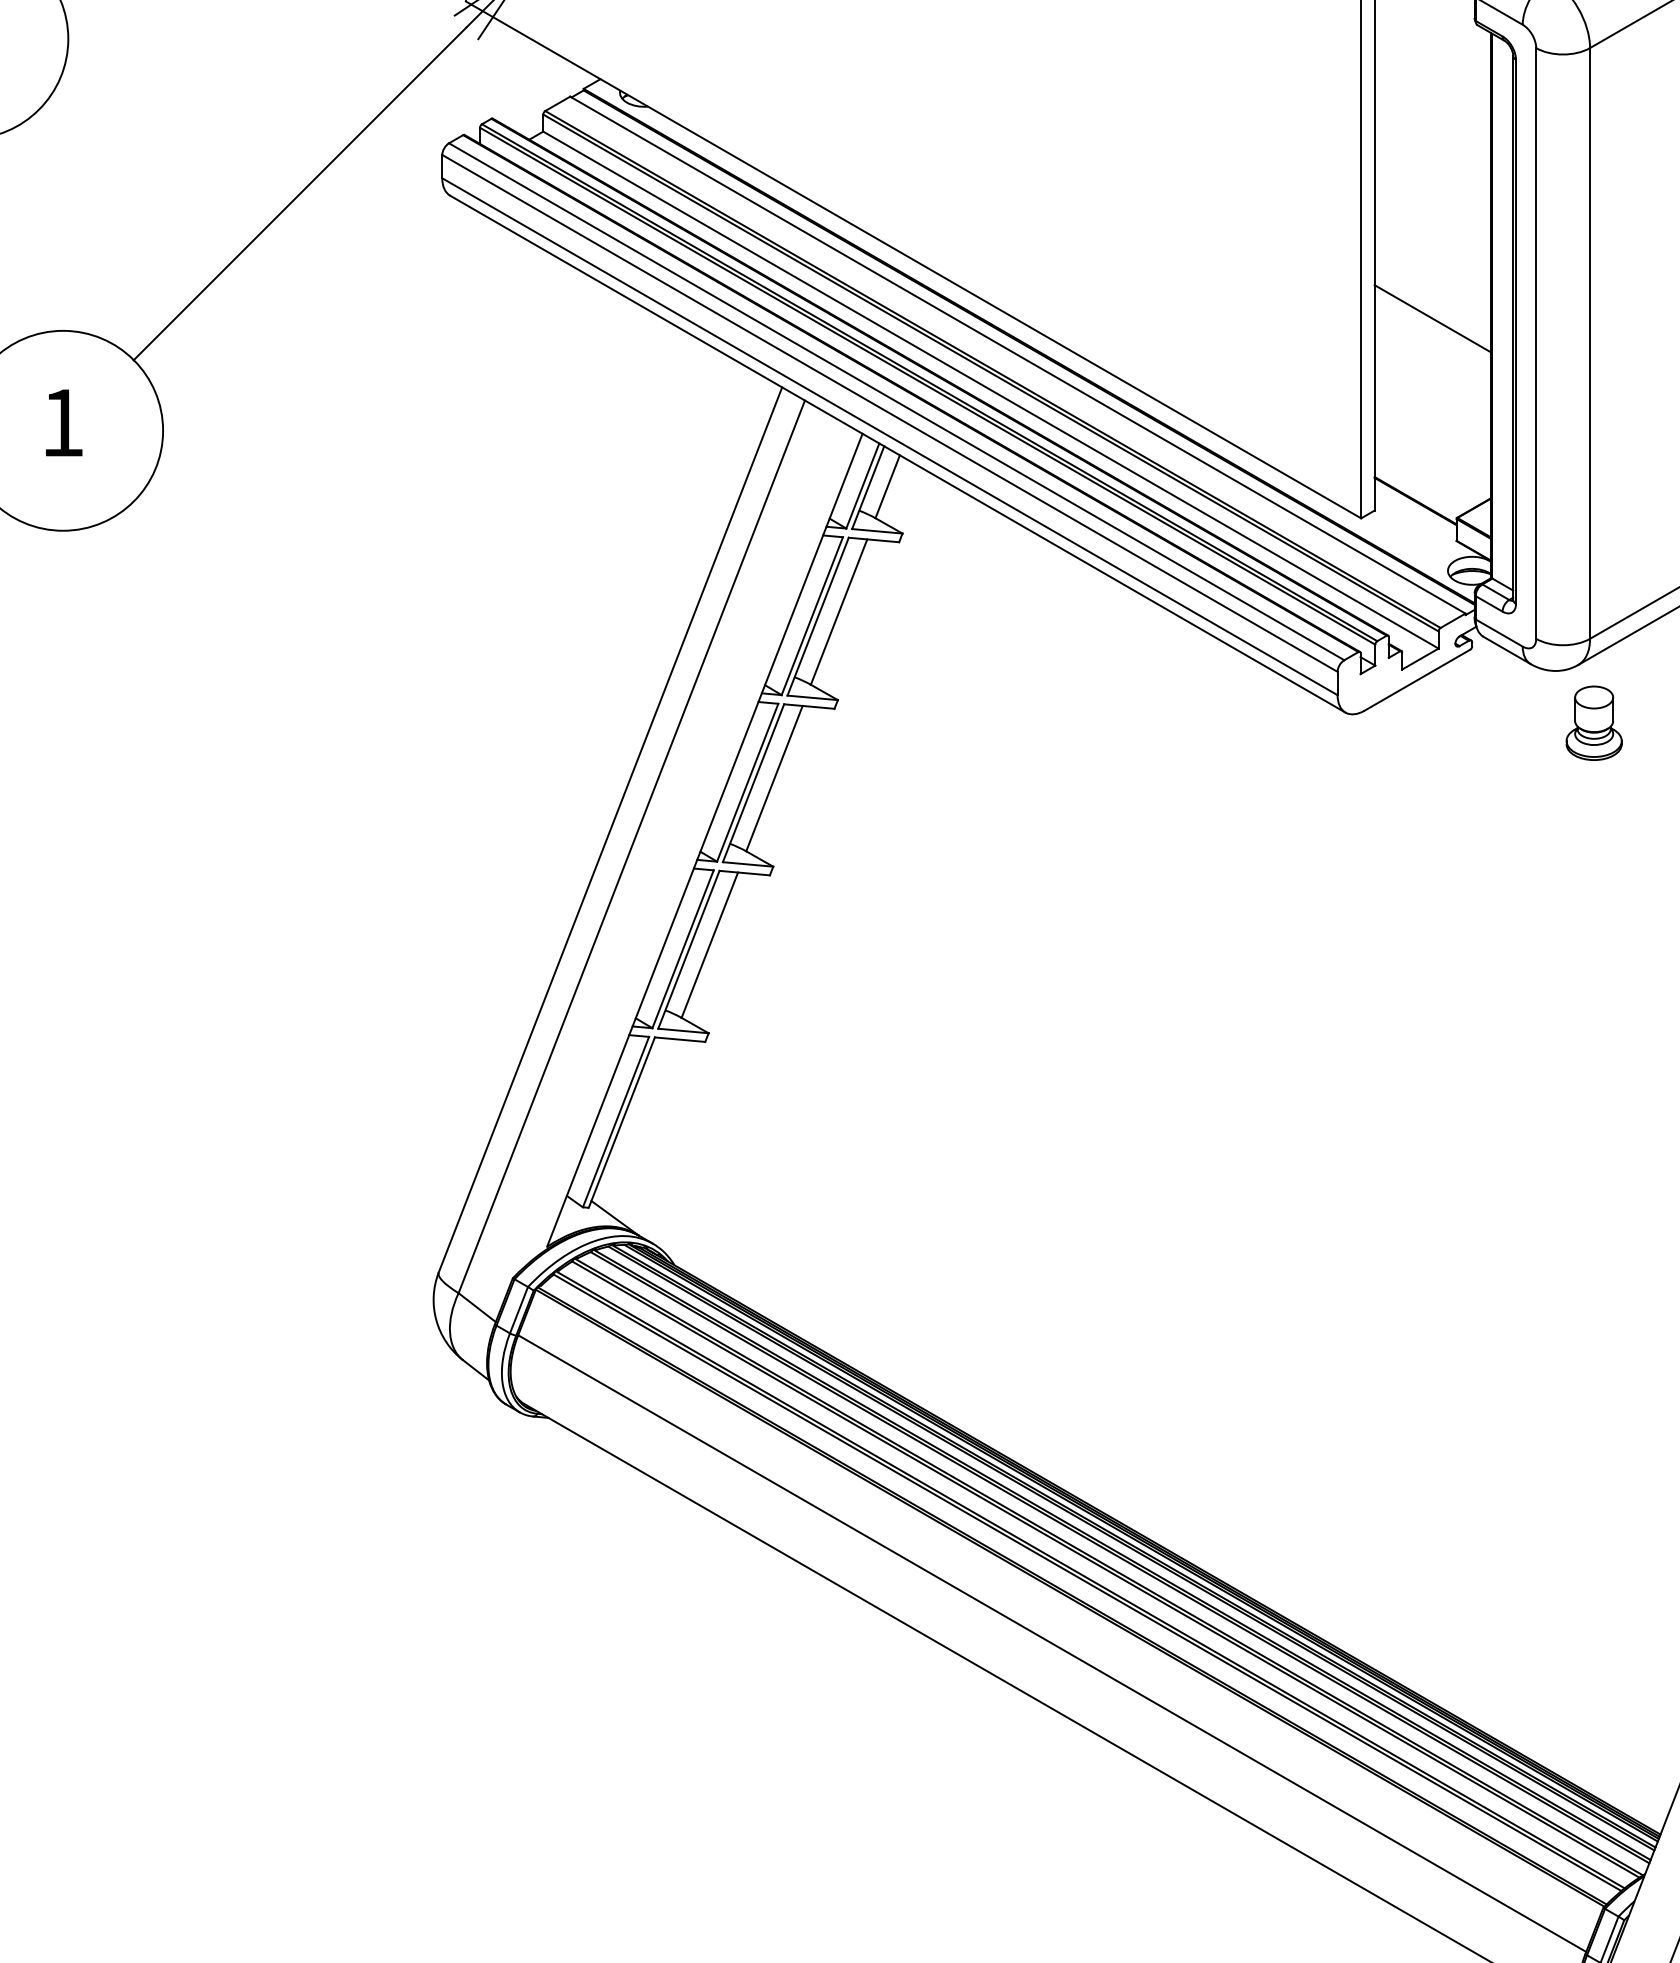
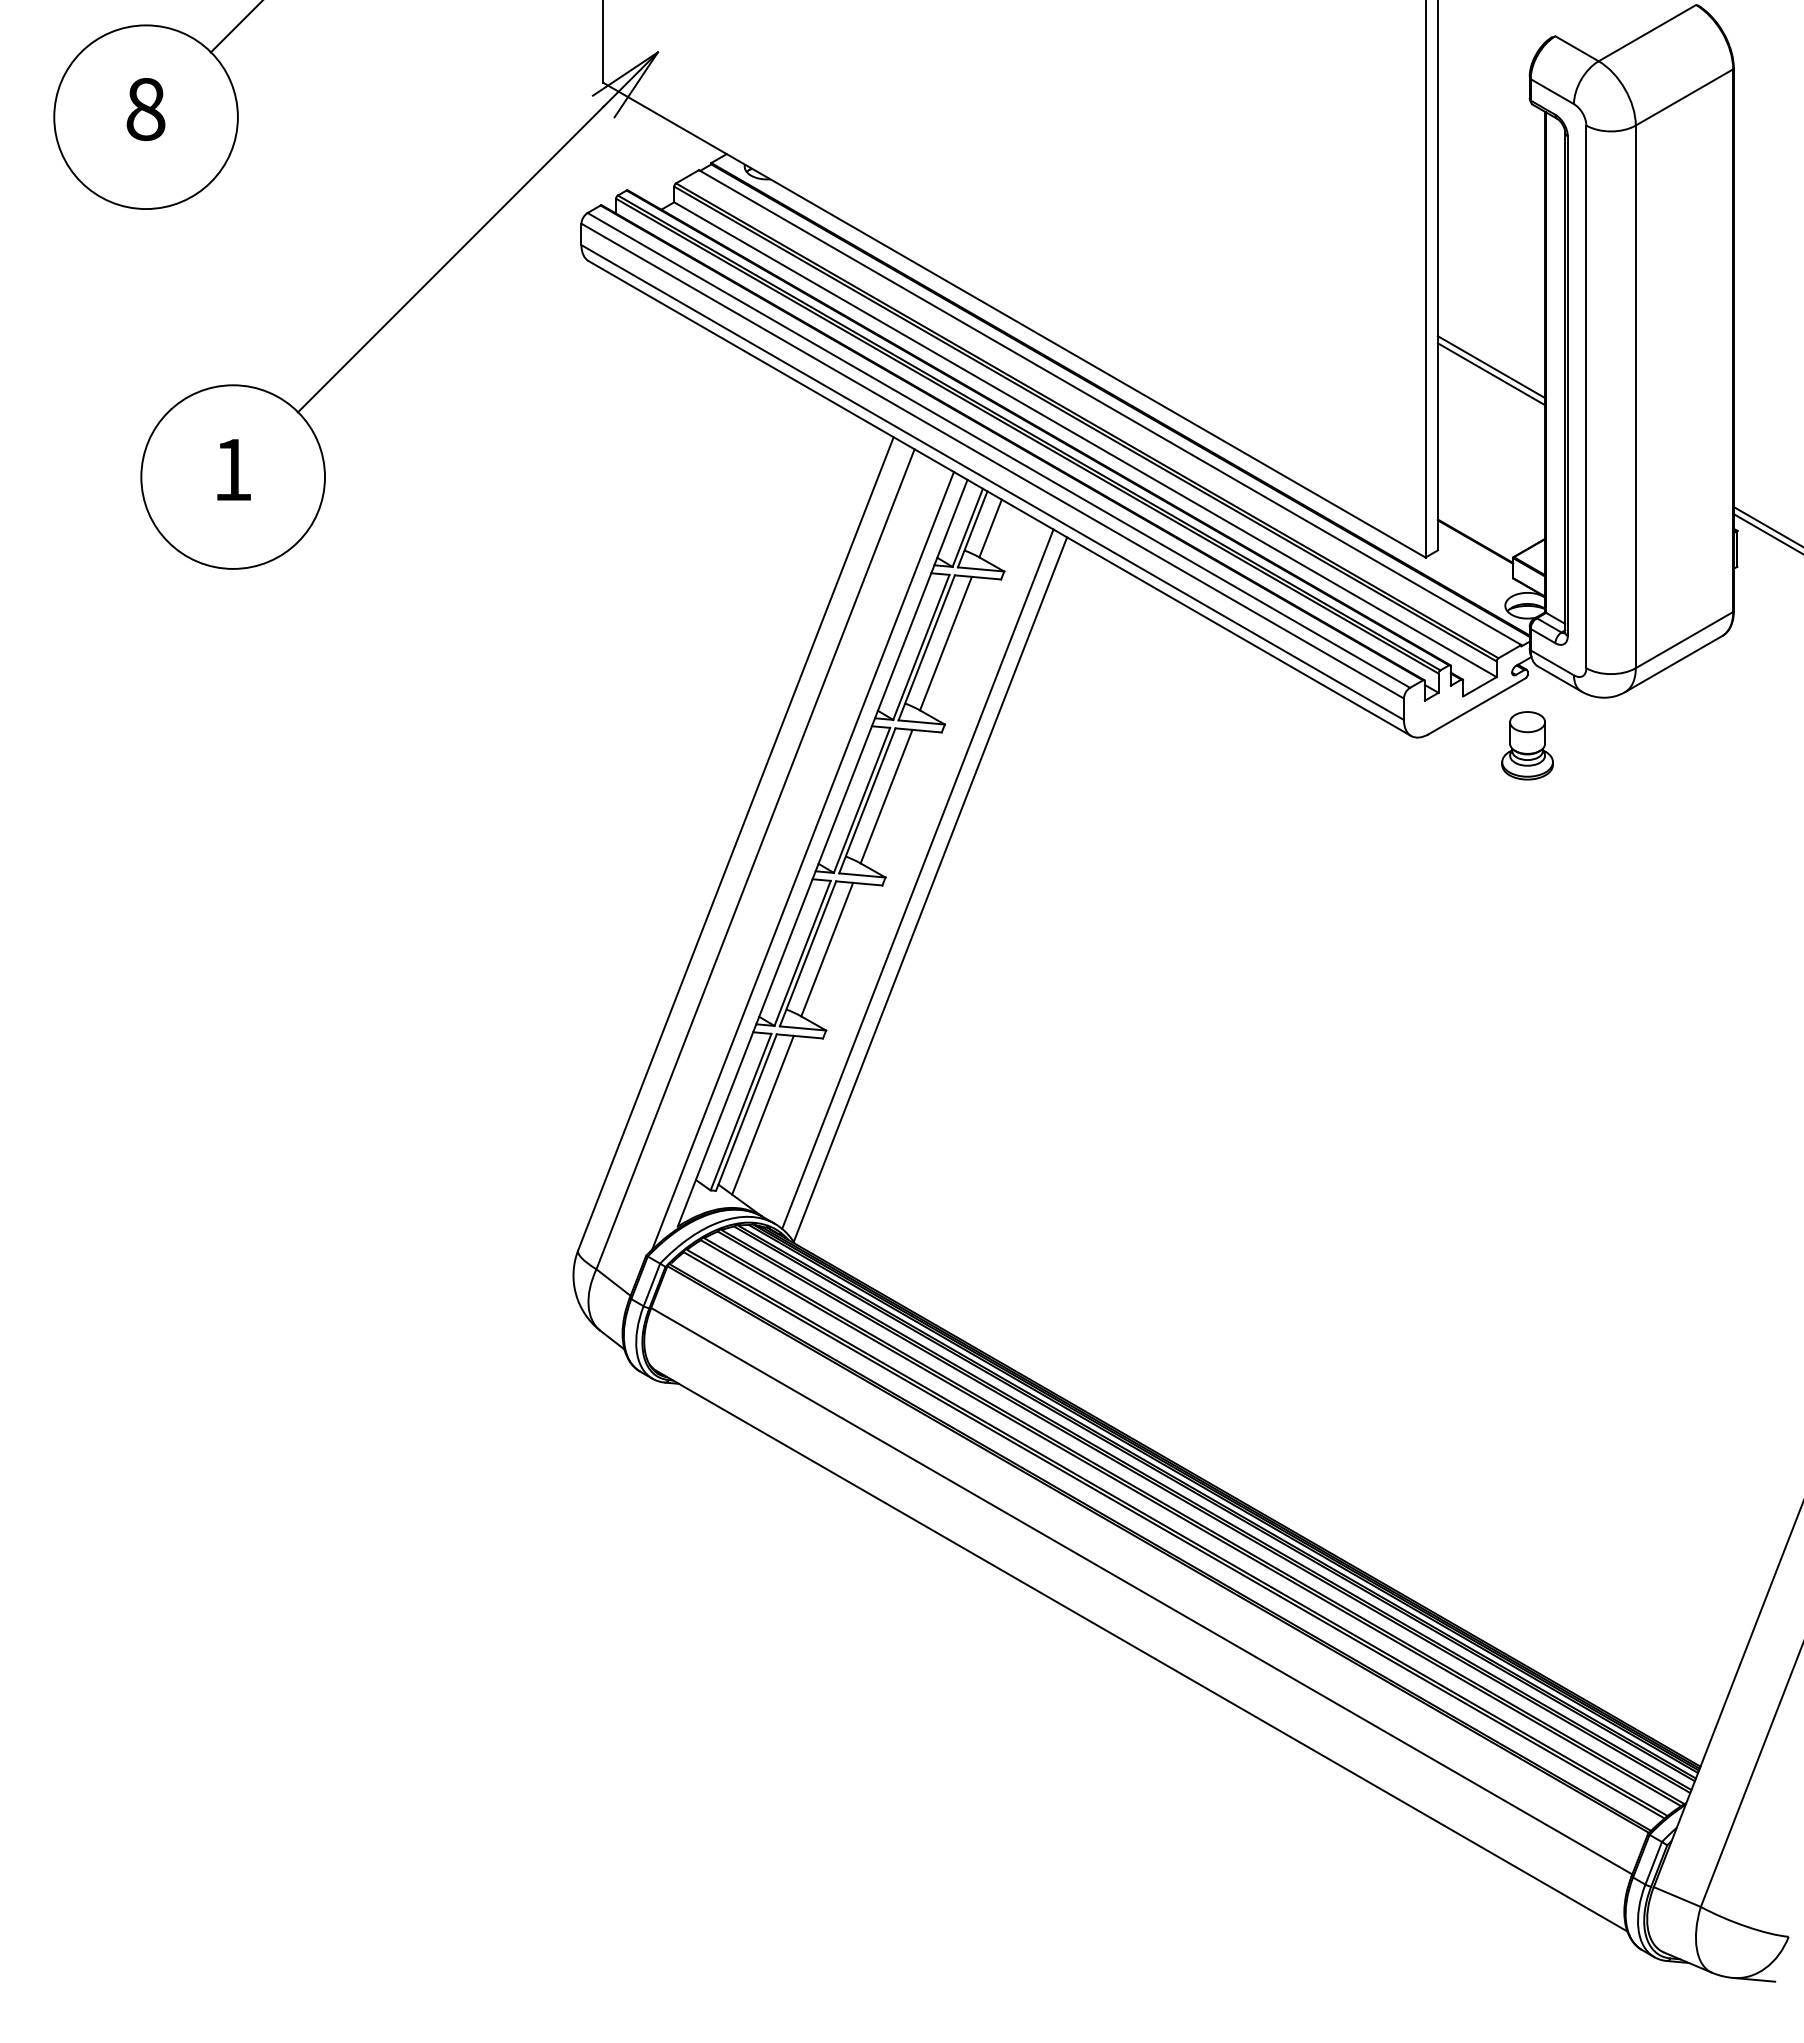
line: (1432, 311) -> (1491, 367), added
part: (1594, 722) -> (1527, 745), moved
line: (682, 848) -> (802, 860), added
line: (808, 867) -> (917, 878), added
line: (822, 879) -> (930, 889), added
line: (639, 1124) -> (762, 1114), added

